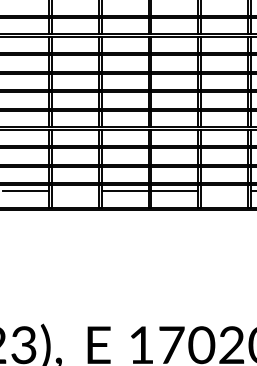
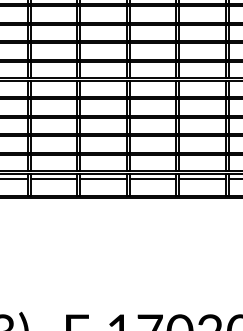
line: (75, 190) -> (53, 178), added
line: (224, 190) -> (202, 178), added

